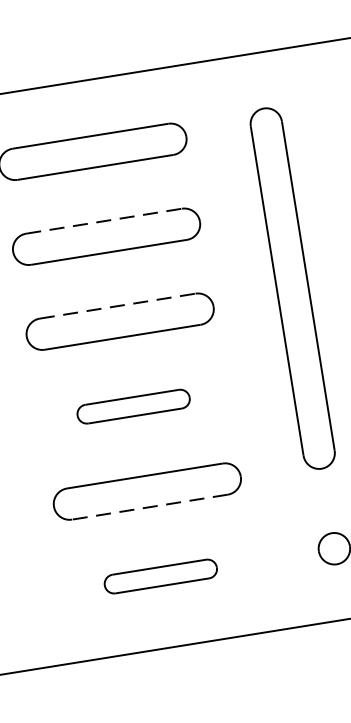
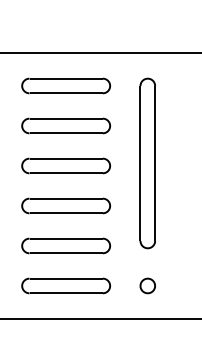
line: (104, 220) -> (66, 118), dashed -> solid
line: (118, 305) -> (66, 158), dashed -> solid
part: (132, 405) -> (65, 205), size x1.67
line: (150, 507) -> (66, 253), dashed -> solid
part: (159, 575) -> (65, 285), size x1.67

